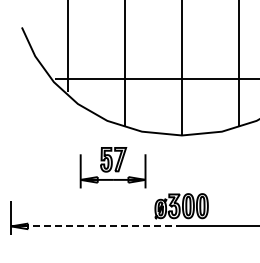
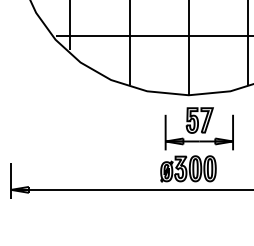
part: (112, 167) -> (198, 128), moved
line: (97, 226) -> (100, 189), dashed -> solid

